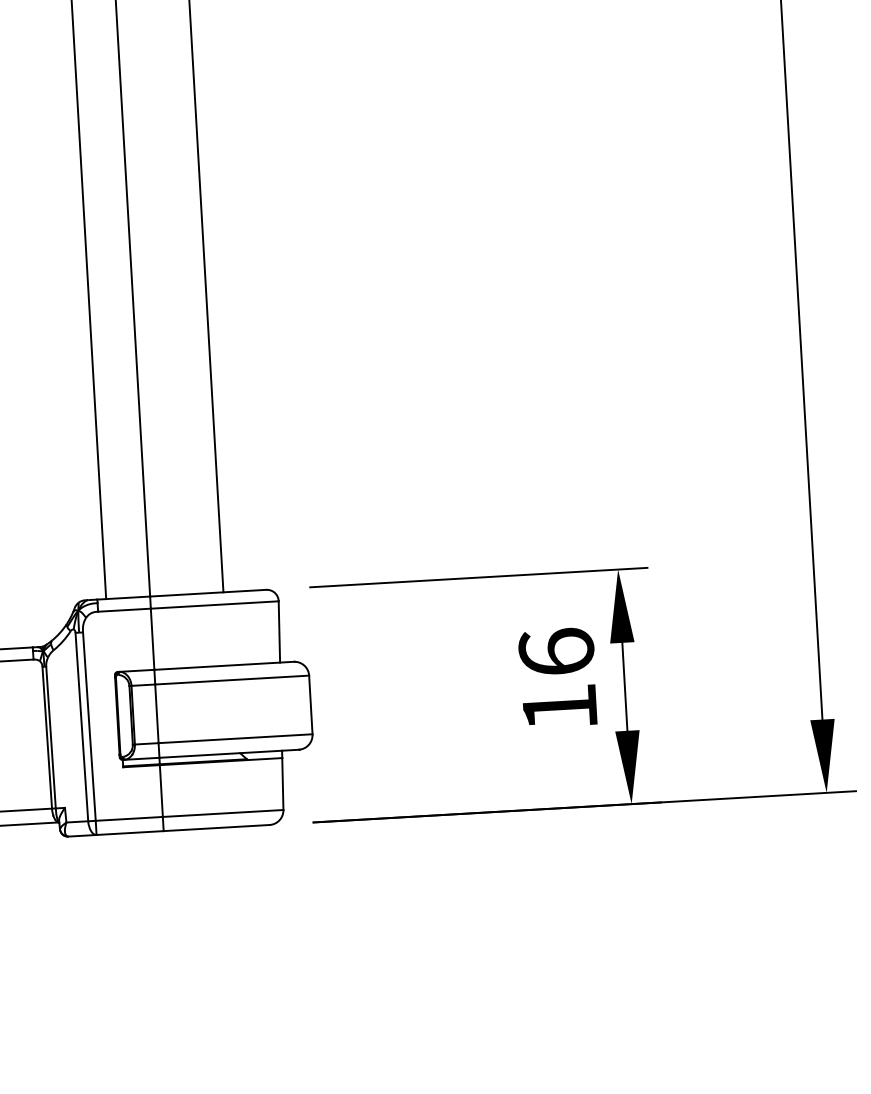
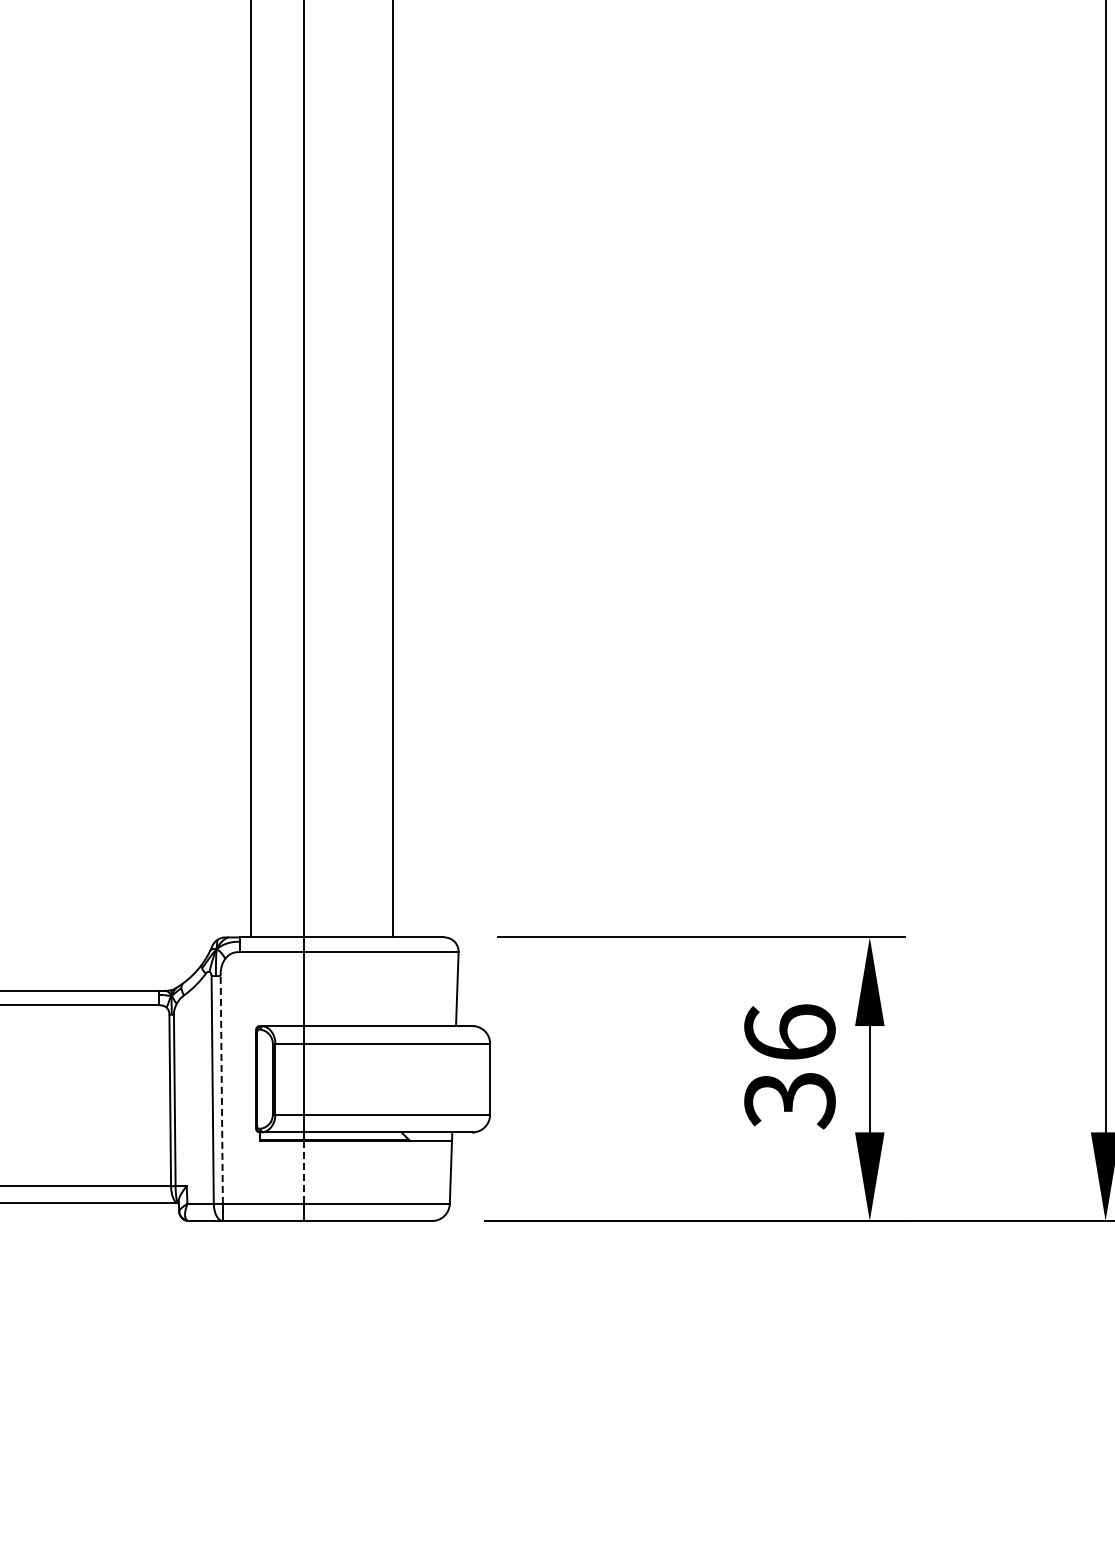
text: (559, 709) -> (789, 1101), 16 -> 36
line: (89, 726) -> (221, 1089), solid -> dashed
line: (161, 791) -> (304, 1173), solid -> dashed

